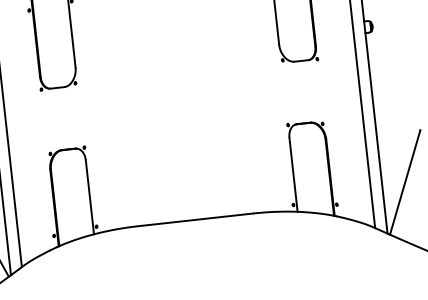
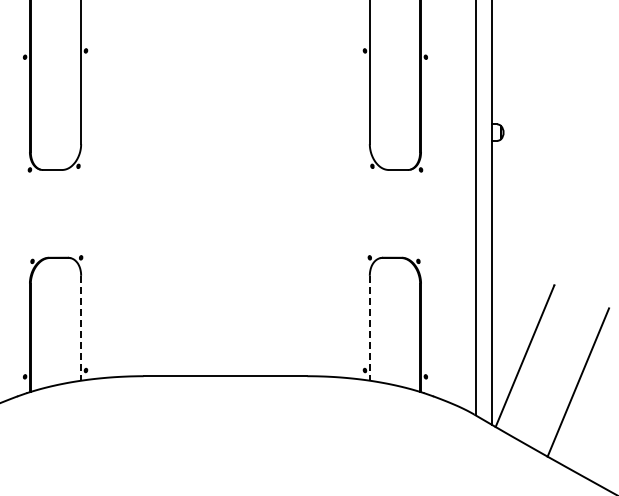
line: (293, 175) -> (369, 328), solid -> dashed
line: (90, 197) -> (81, 328), solid -> dashed

